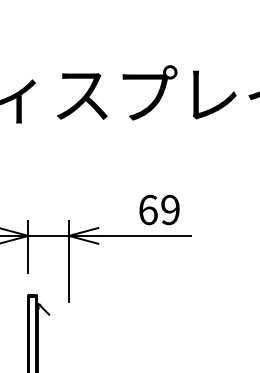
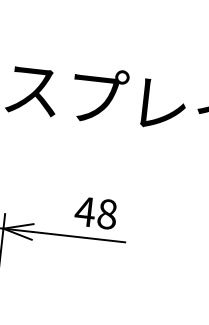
text: (158, 209) -> (95, 212), 69 -> 48

